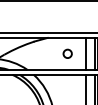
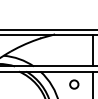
circle: (67, 53) -> (74, 84), moved

